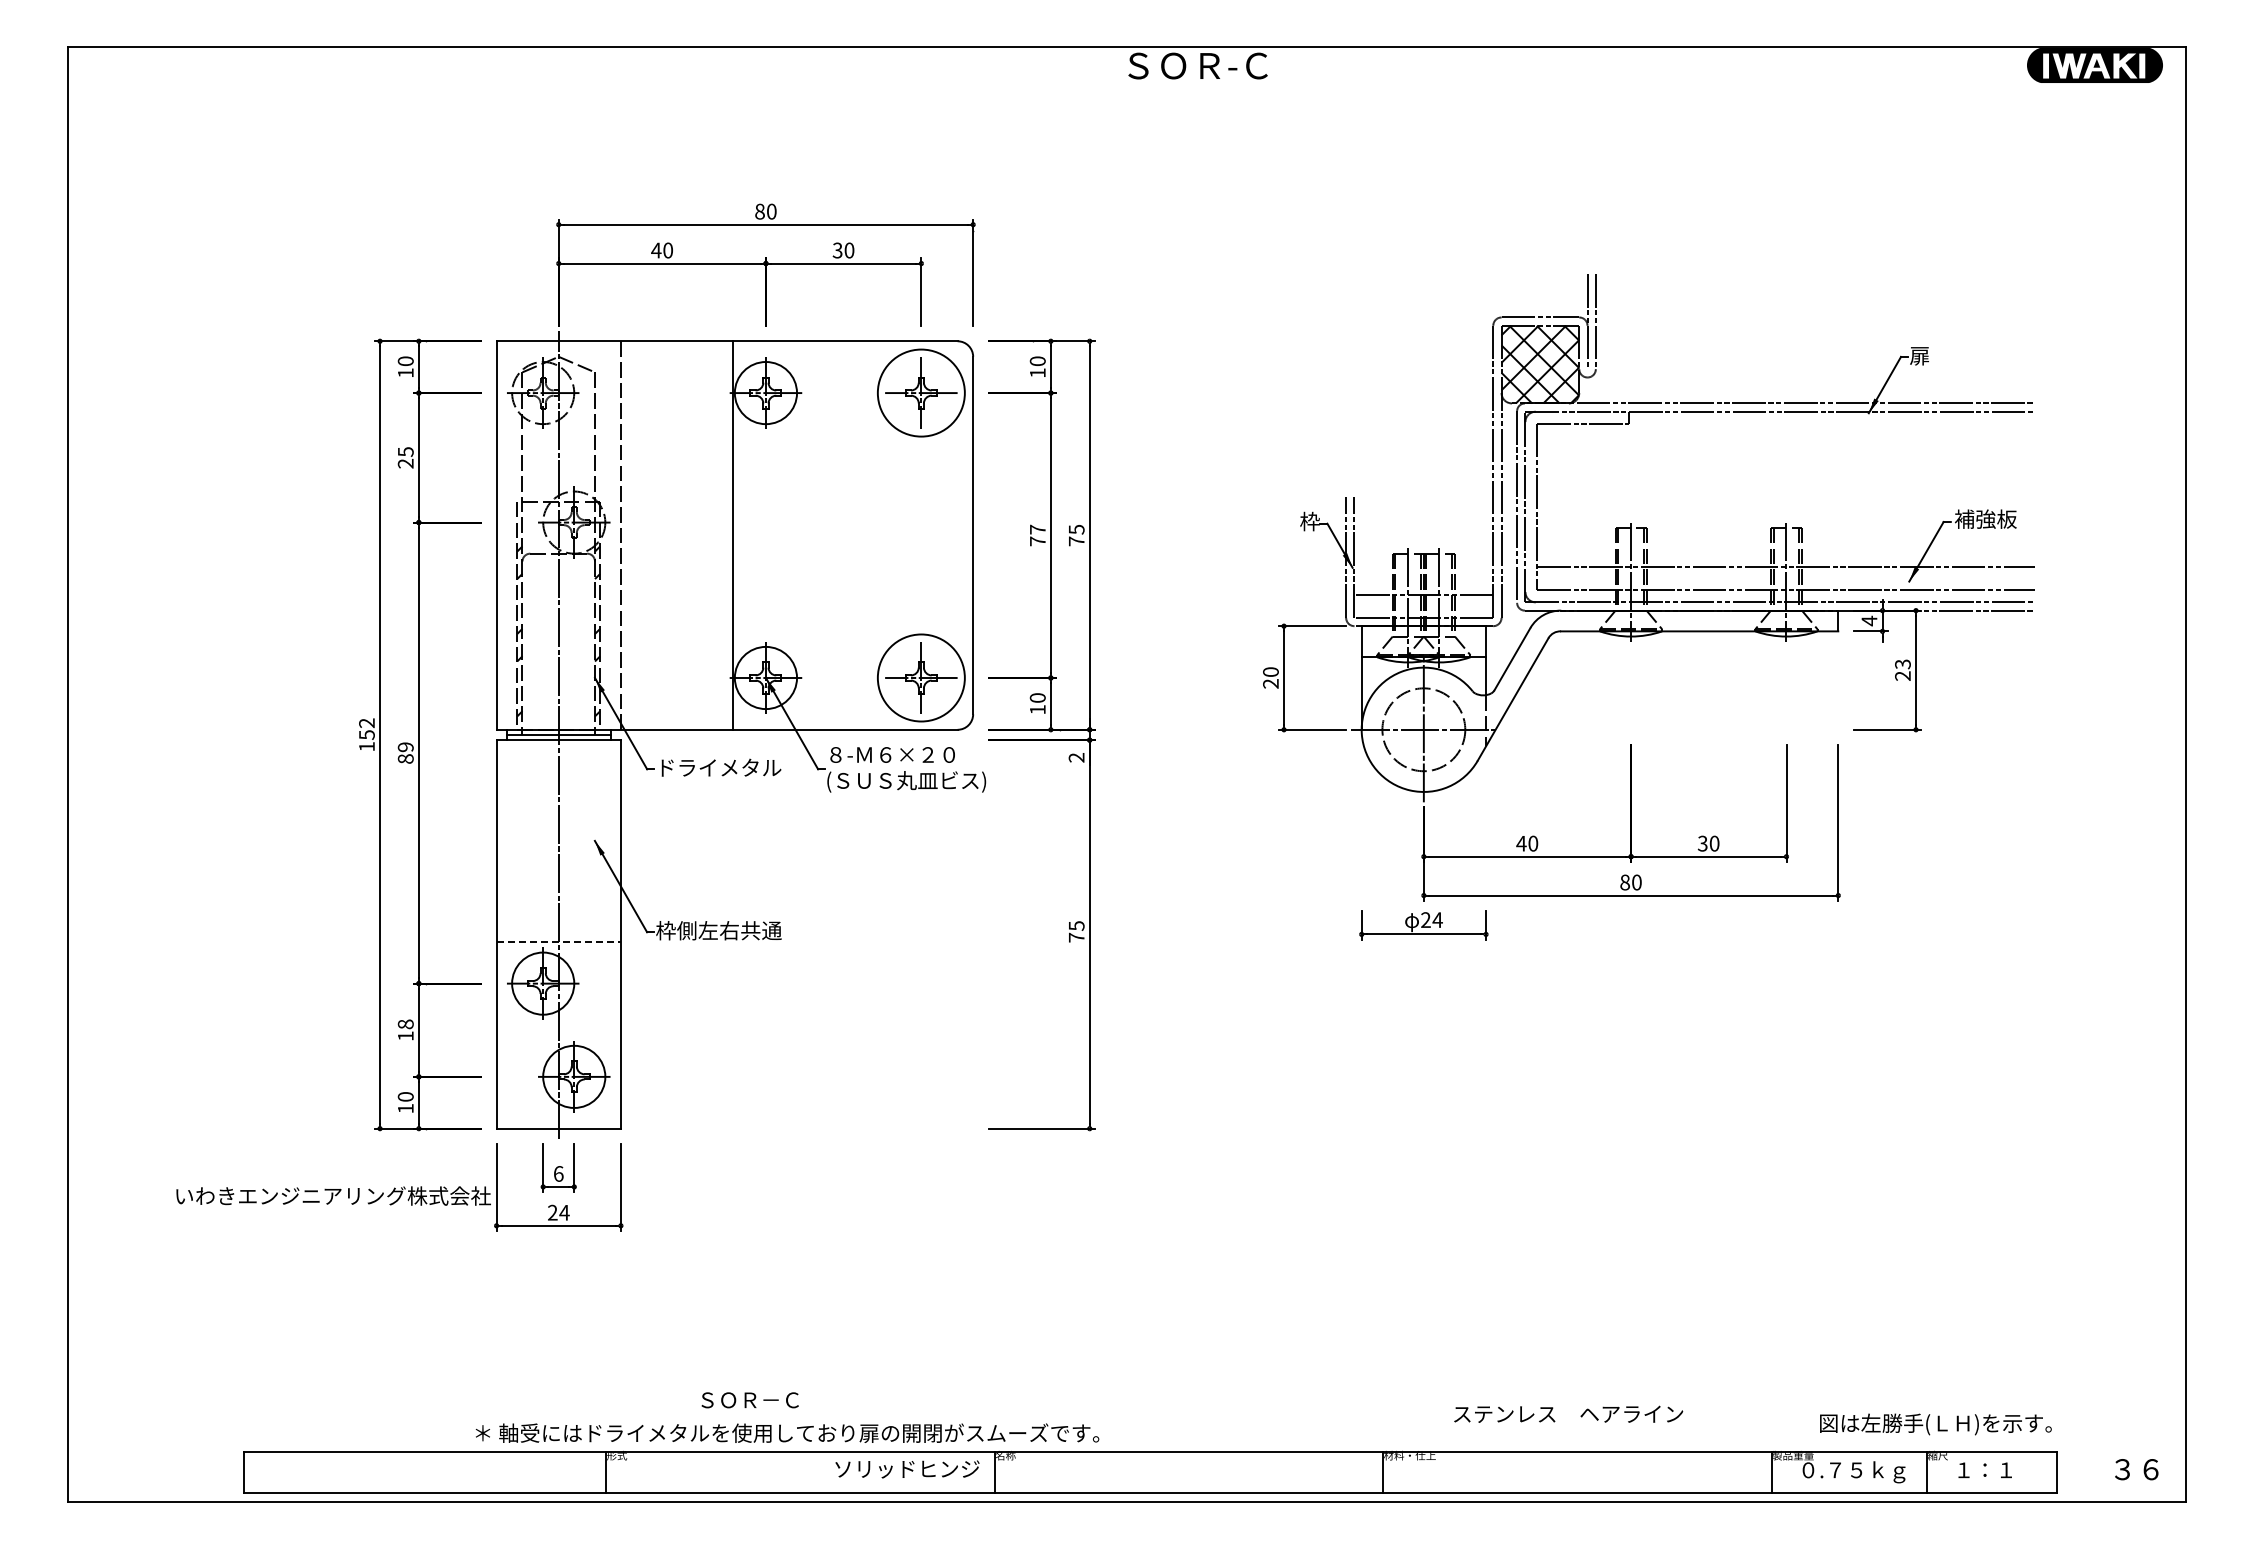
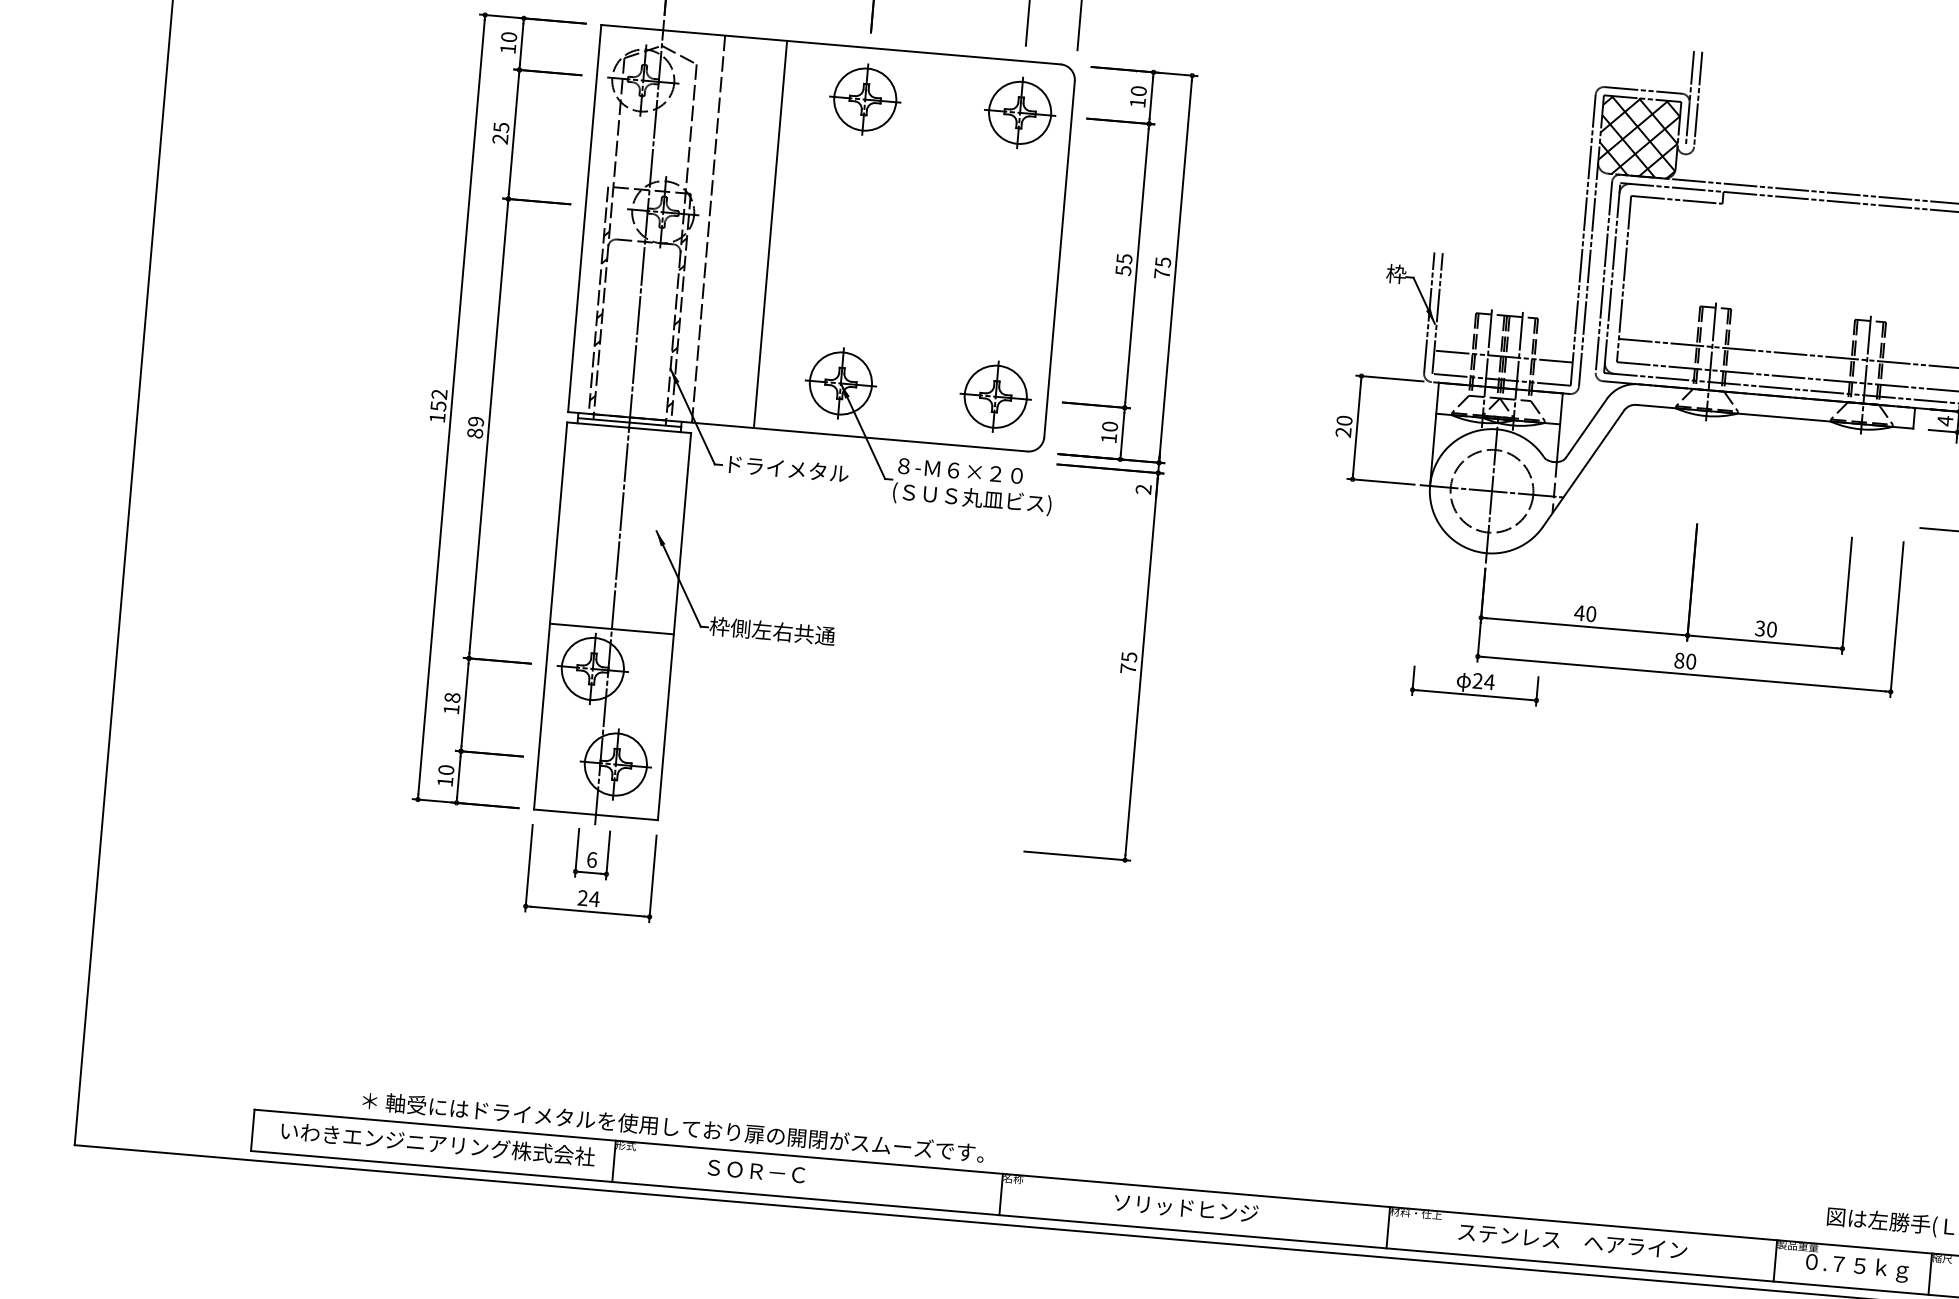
circle: (921, 393) -> (1020, 113), size x0.71
line: (733, 535) -> (770, 234), moved
text: (1037, 535) -> (1123, 264), 77 -> 55
circle: (921, 677) -> (995, 396), size x0.71
line: (559, 942) -> (612, 629), dashed -> solid
text: (333, 1195) -> (438, 1143), moved
text: (749, 1400) -> (755, 1171), moved
text: (1568, 1413) -> (1572, 1240), moved
text: (787, 1432) -> (673, 1126), moved
text: (907, 1469) -> (1186, 1208), moved

